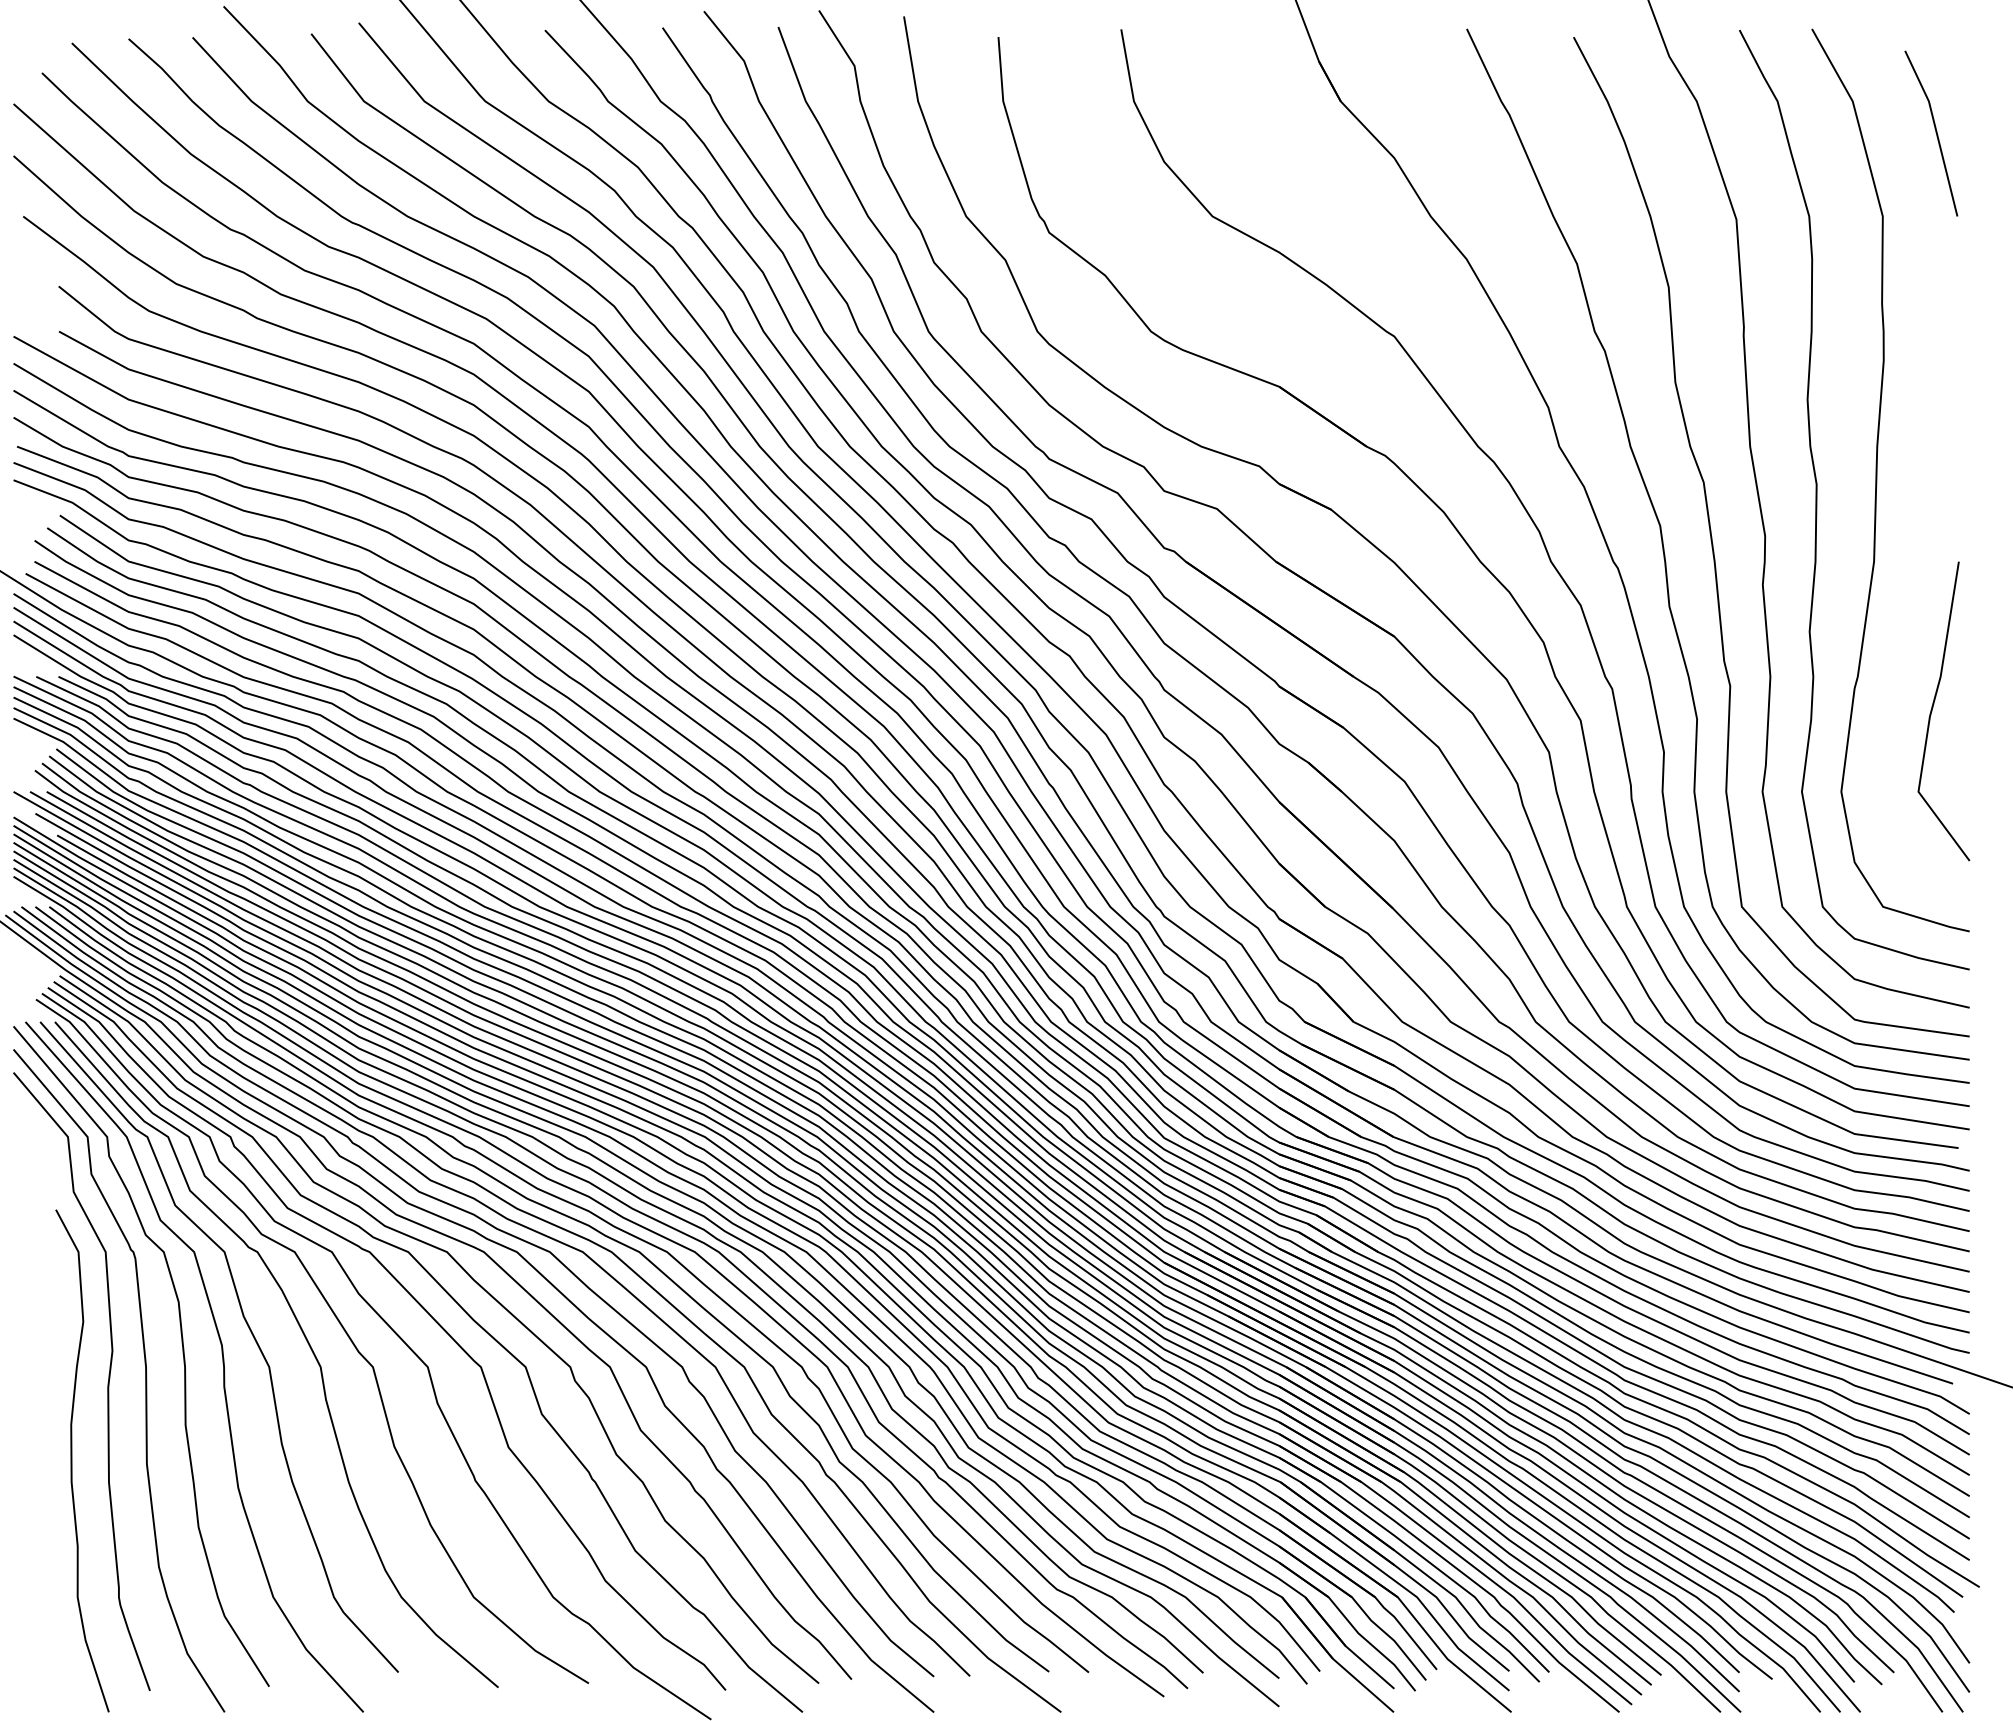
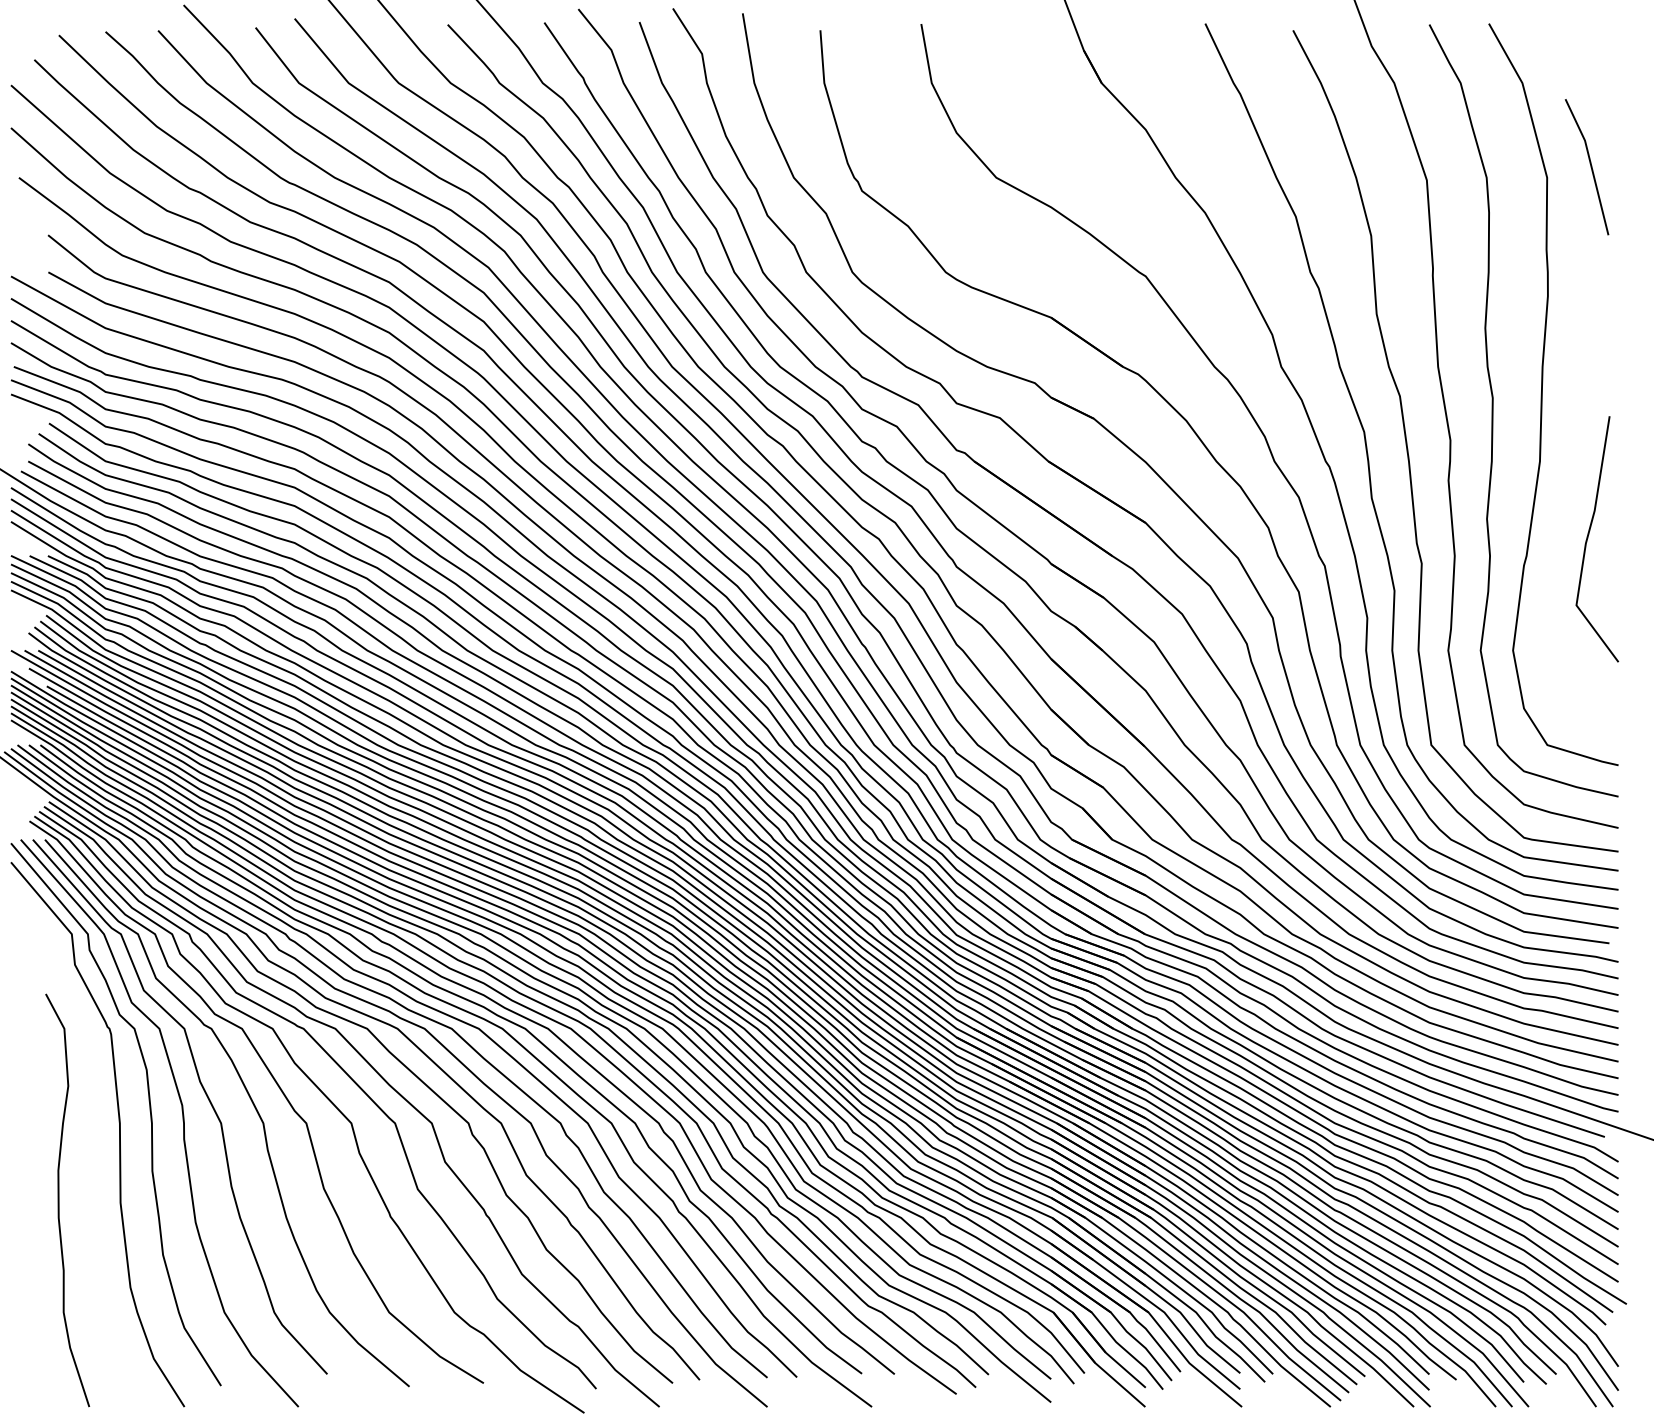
line: (1935, 132) -> (1590, 166), moved
line: (1933, 707) -> (1588, 536), moved
curve: (107, 1382) -> (88, 1135), removed

